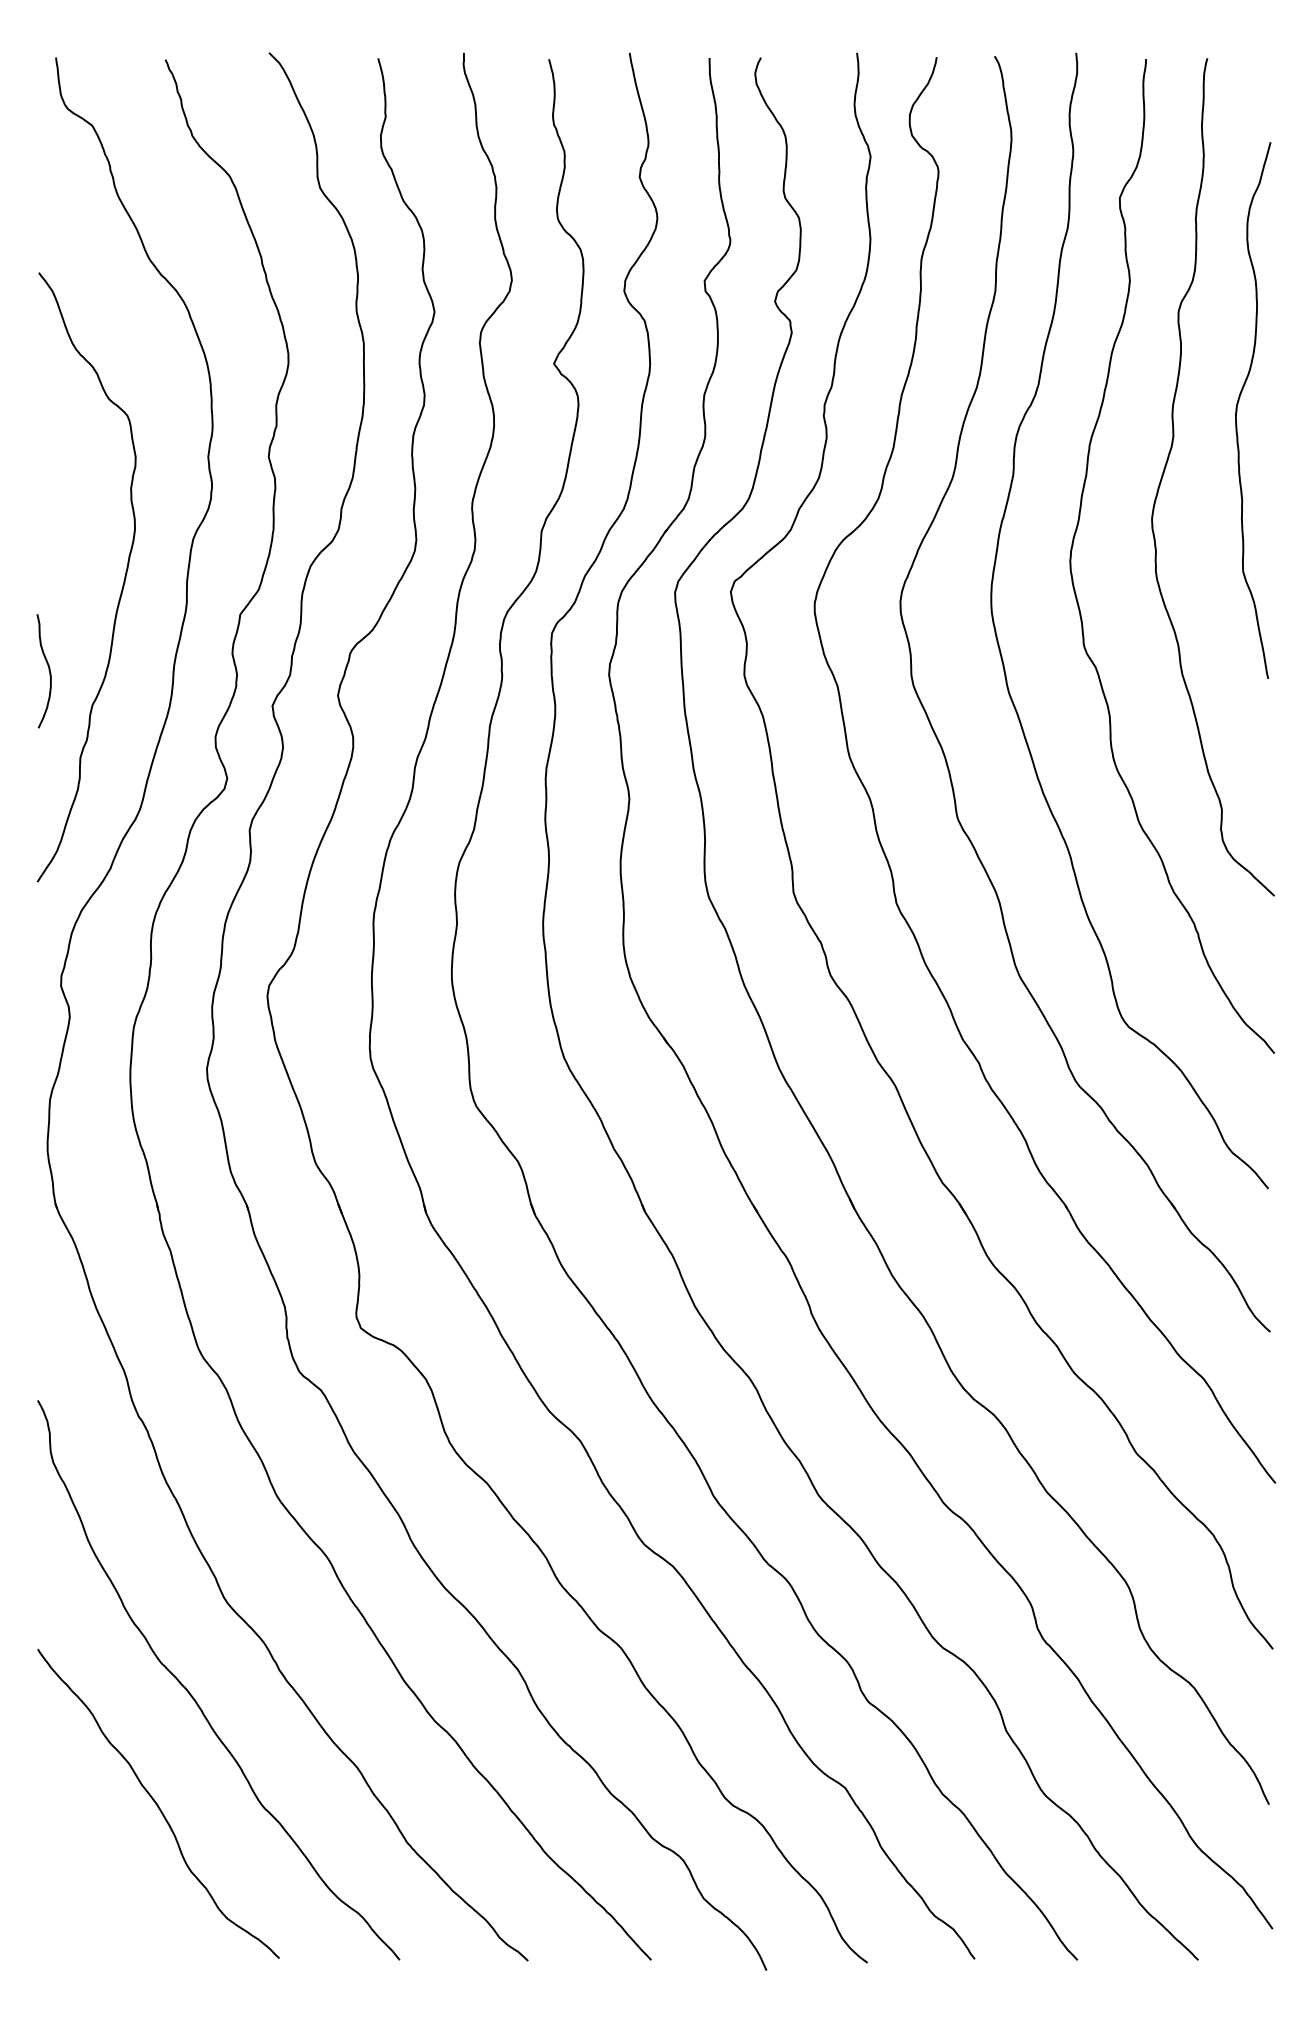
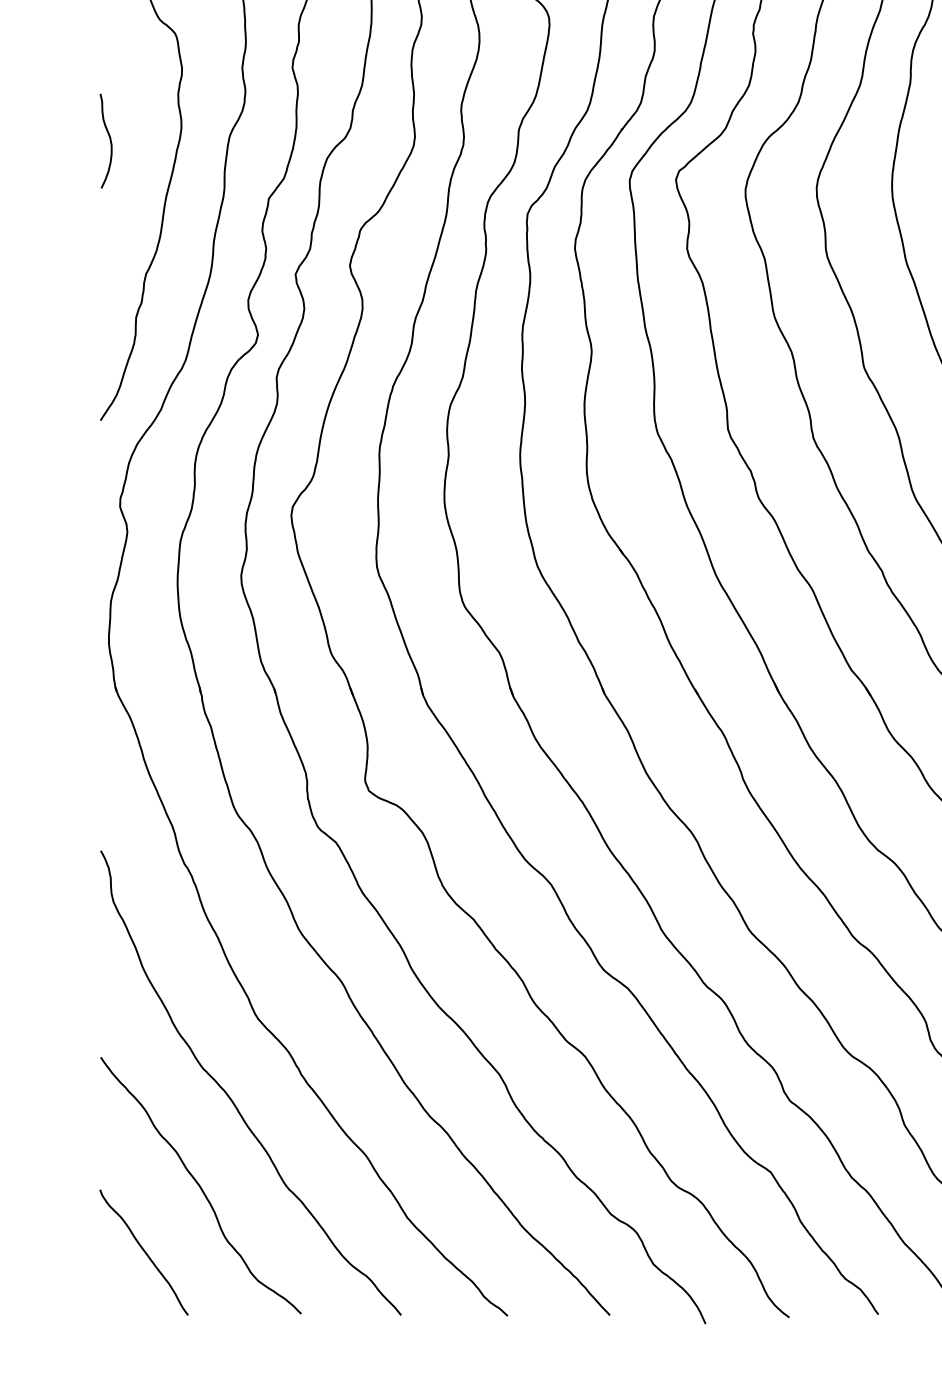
curve: (48, 670) -> (109, 140), moved
curve: (89, 1883) -> (143, 1251), added

